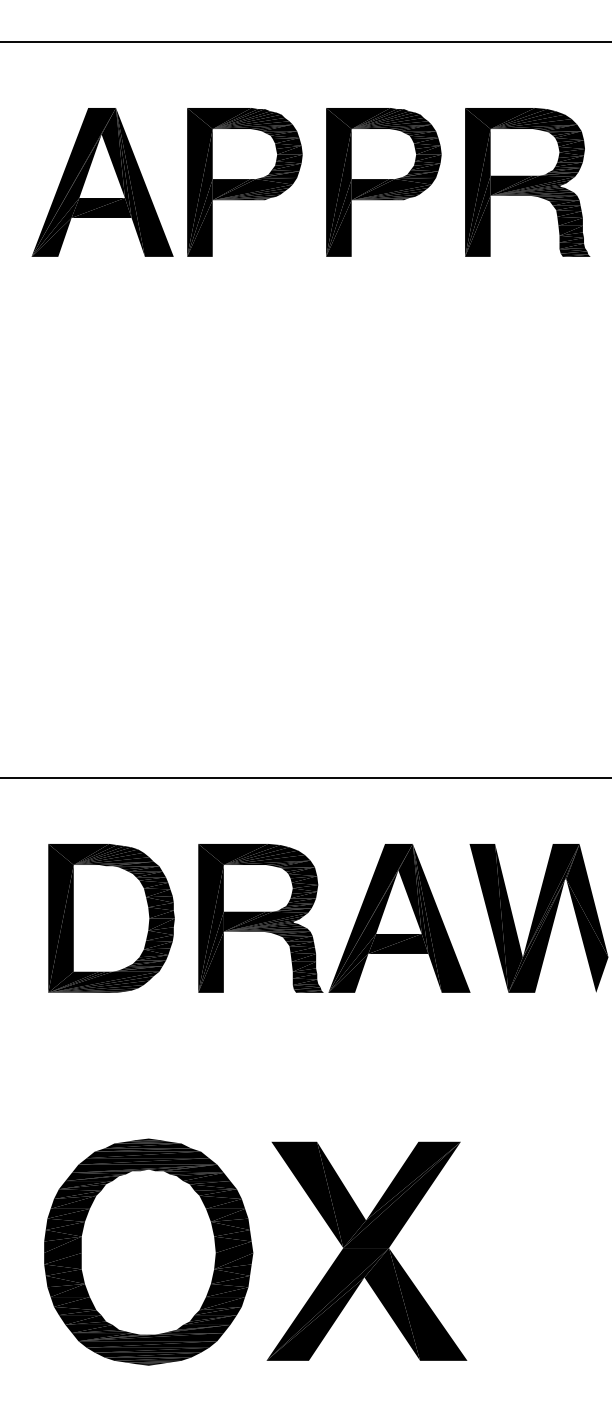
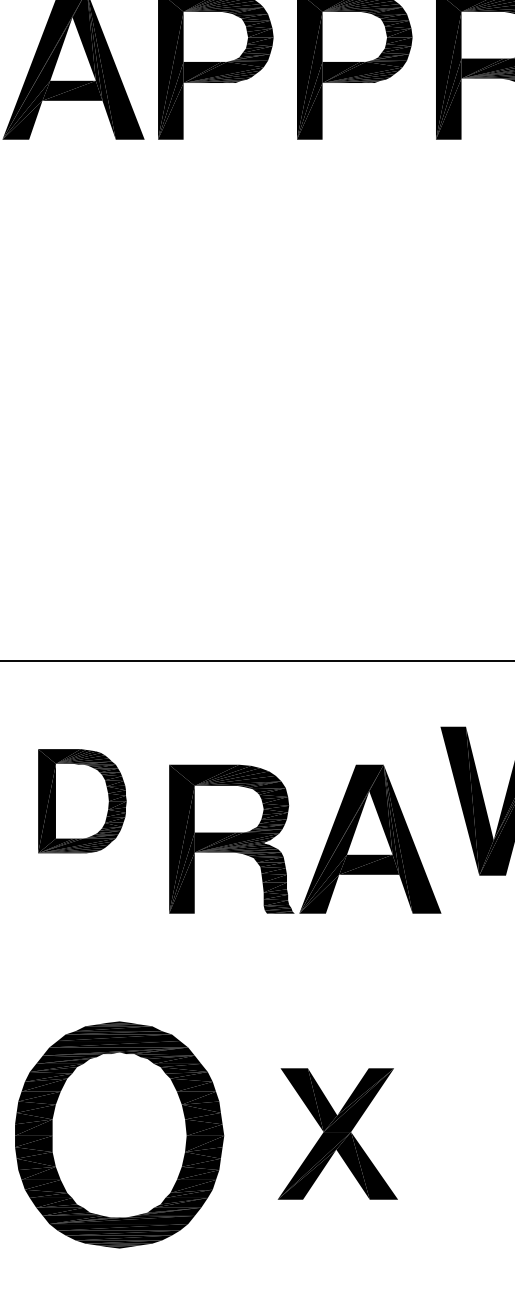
part: (111, 918) -> (82, 801), size x0.7
part: (352, 928) -> (323, 849), moved
part: (366, 1250) -> (337, 1133), size x0.6

